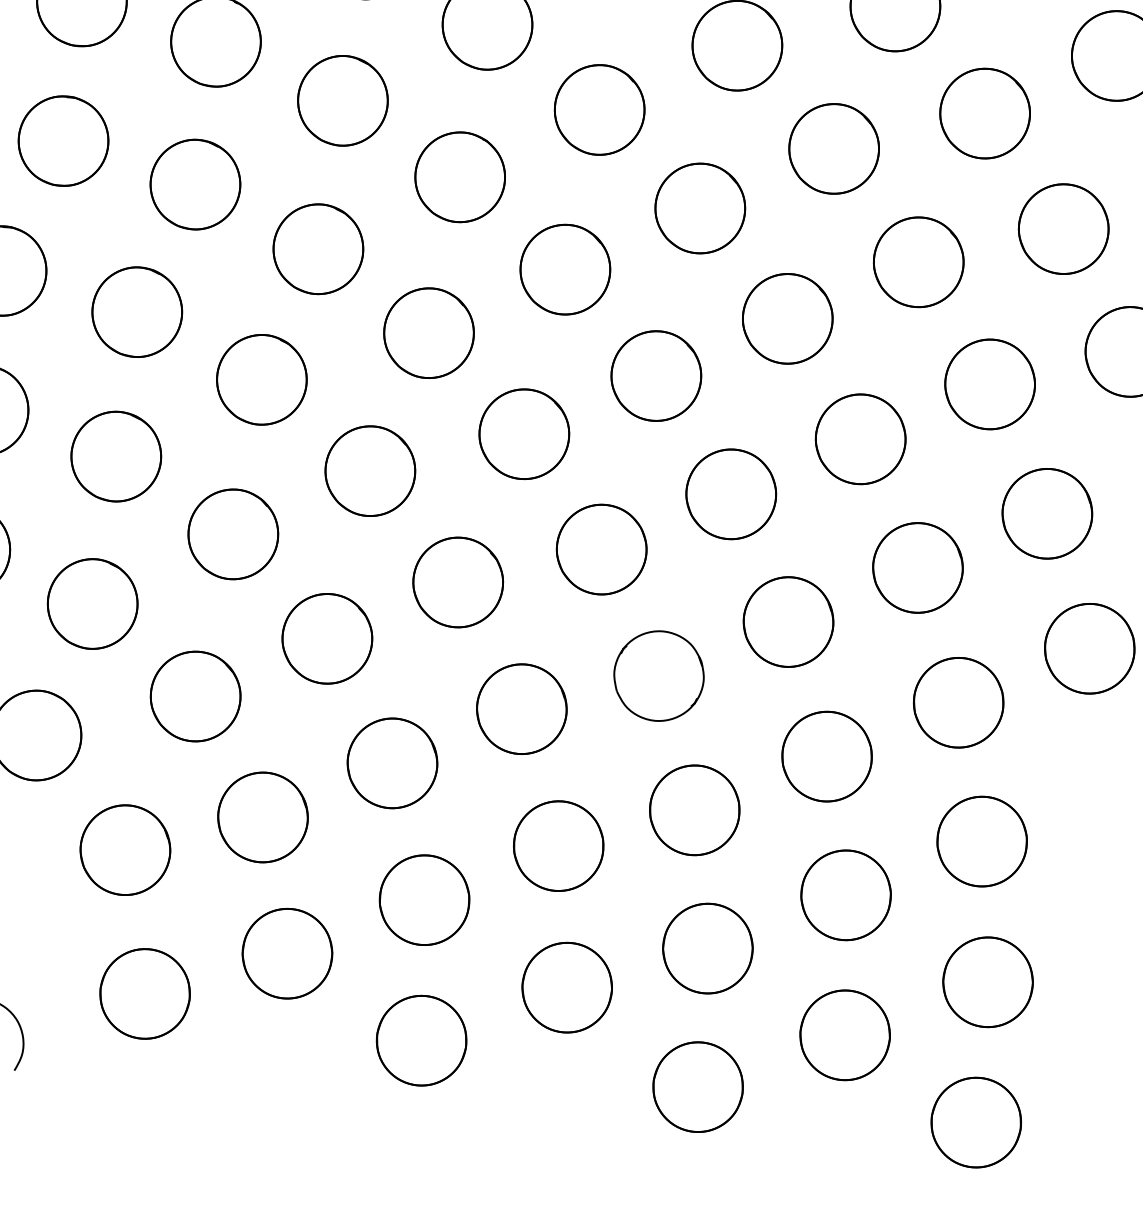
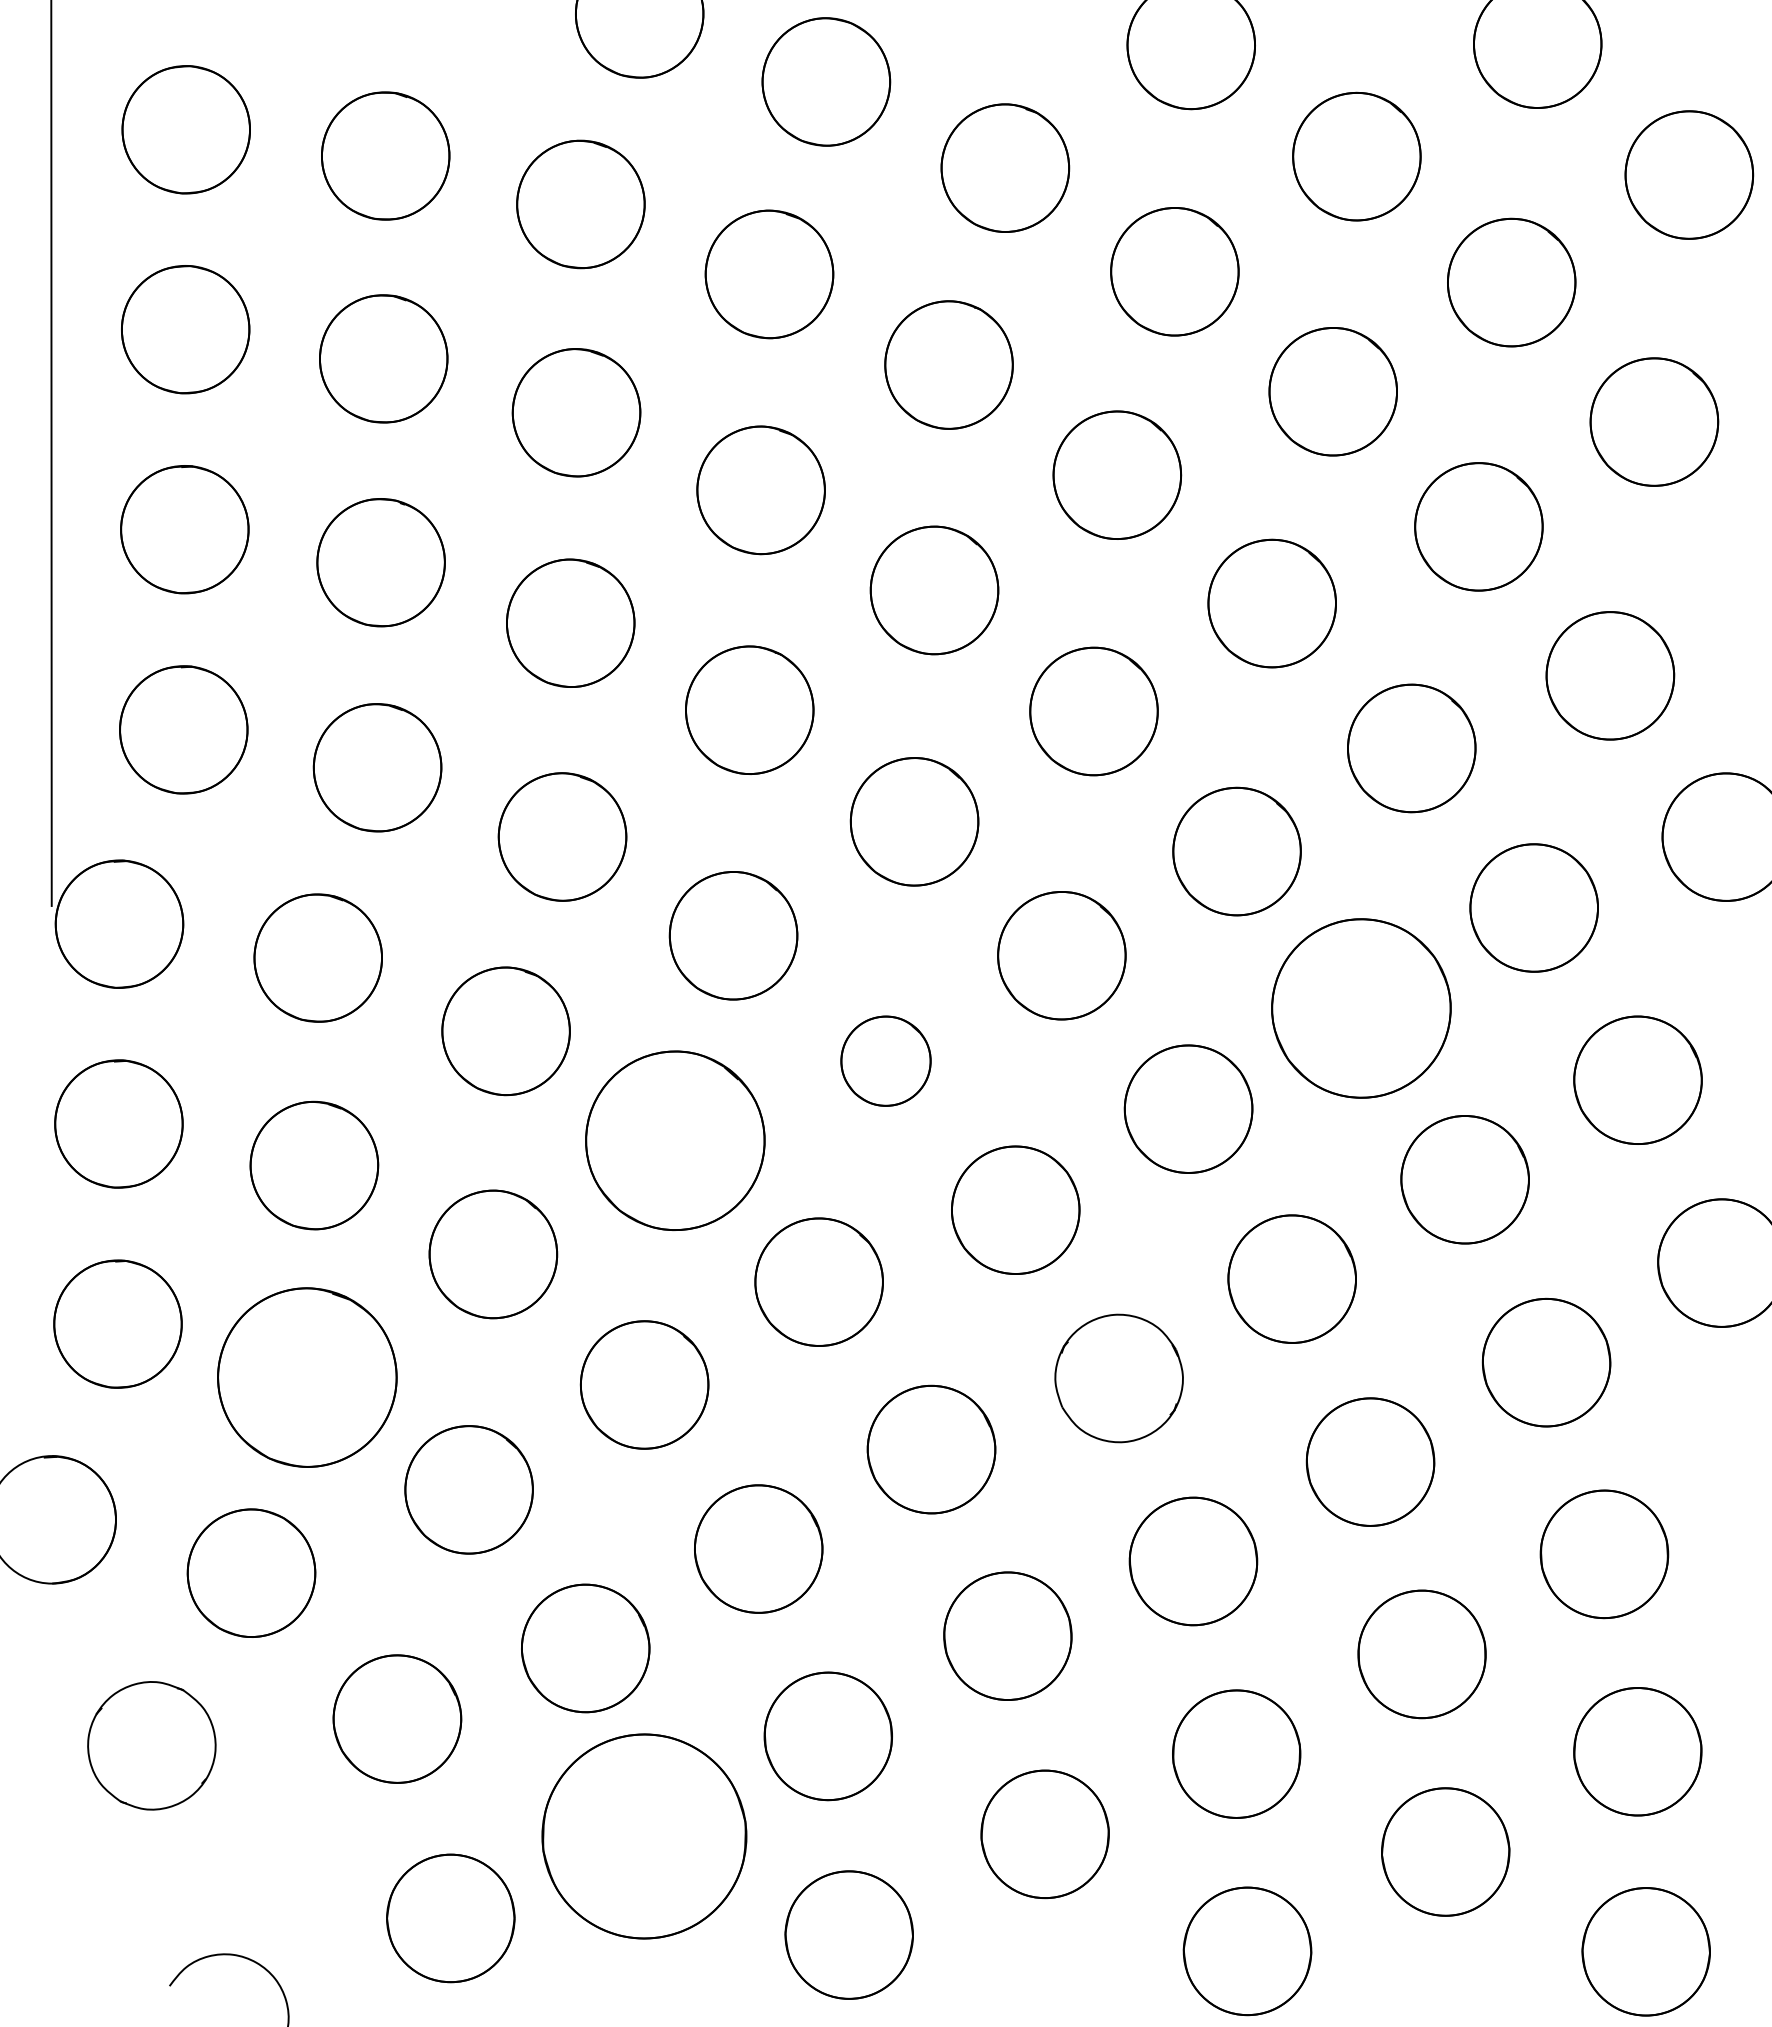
circle: (524, 433) -> (885, 1060), size x0.7
part: (860, 439) -> (1361, 1008), size x1.4
part: (370, 470) -> (675, 1140), size x1.4
part: (92, 603) -> (307, 1377), size x1.4
part: (287, 953) -> (644, 1835), size x1.6

